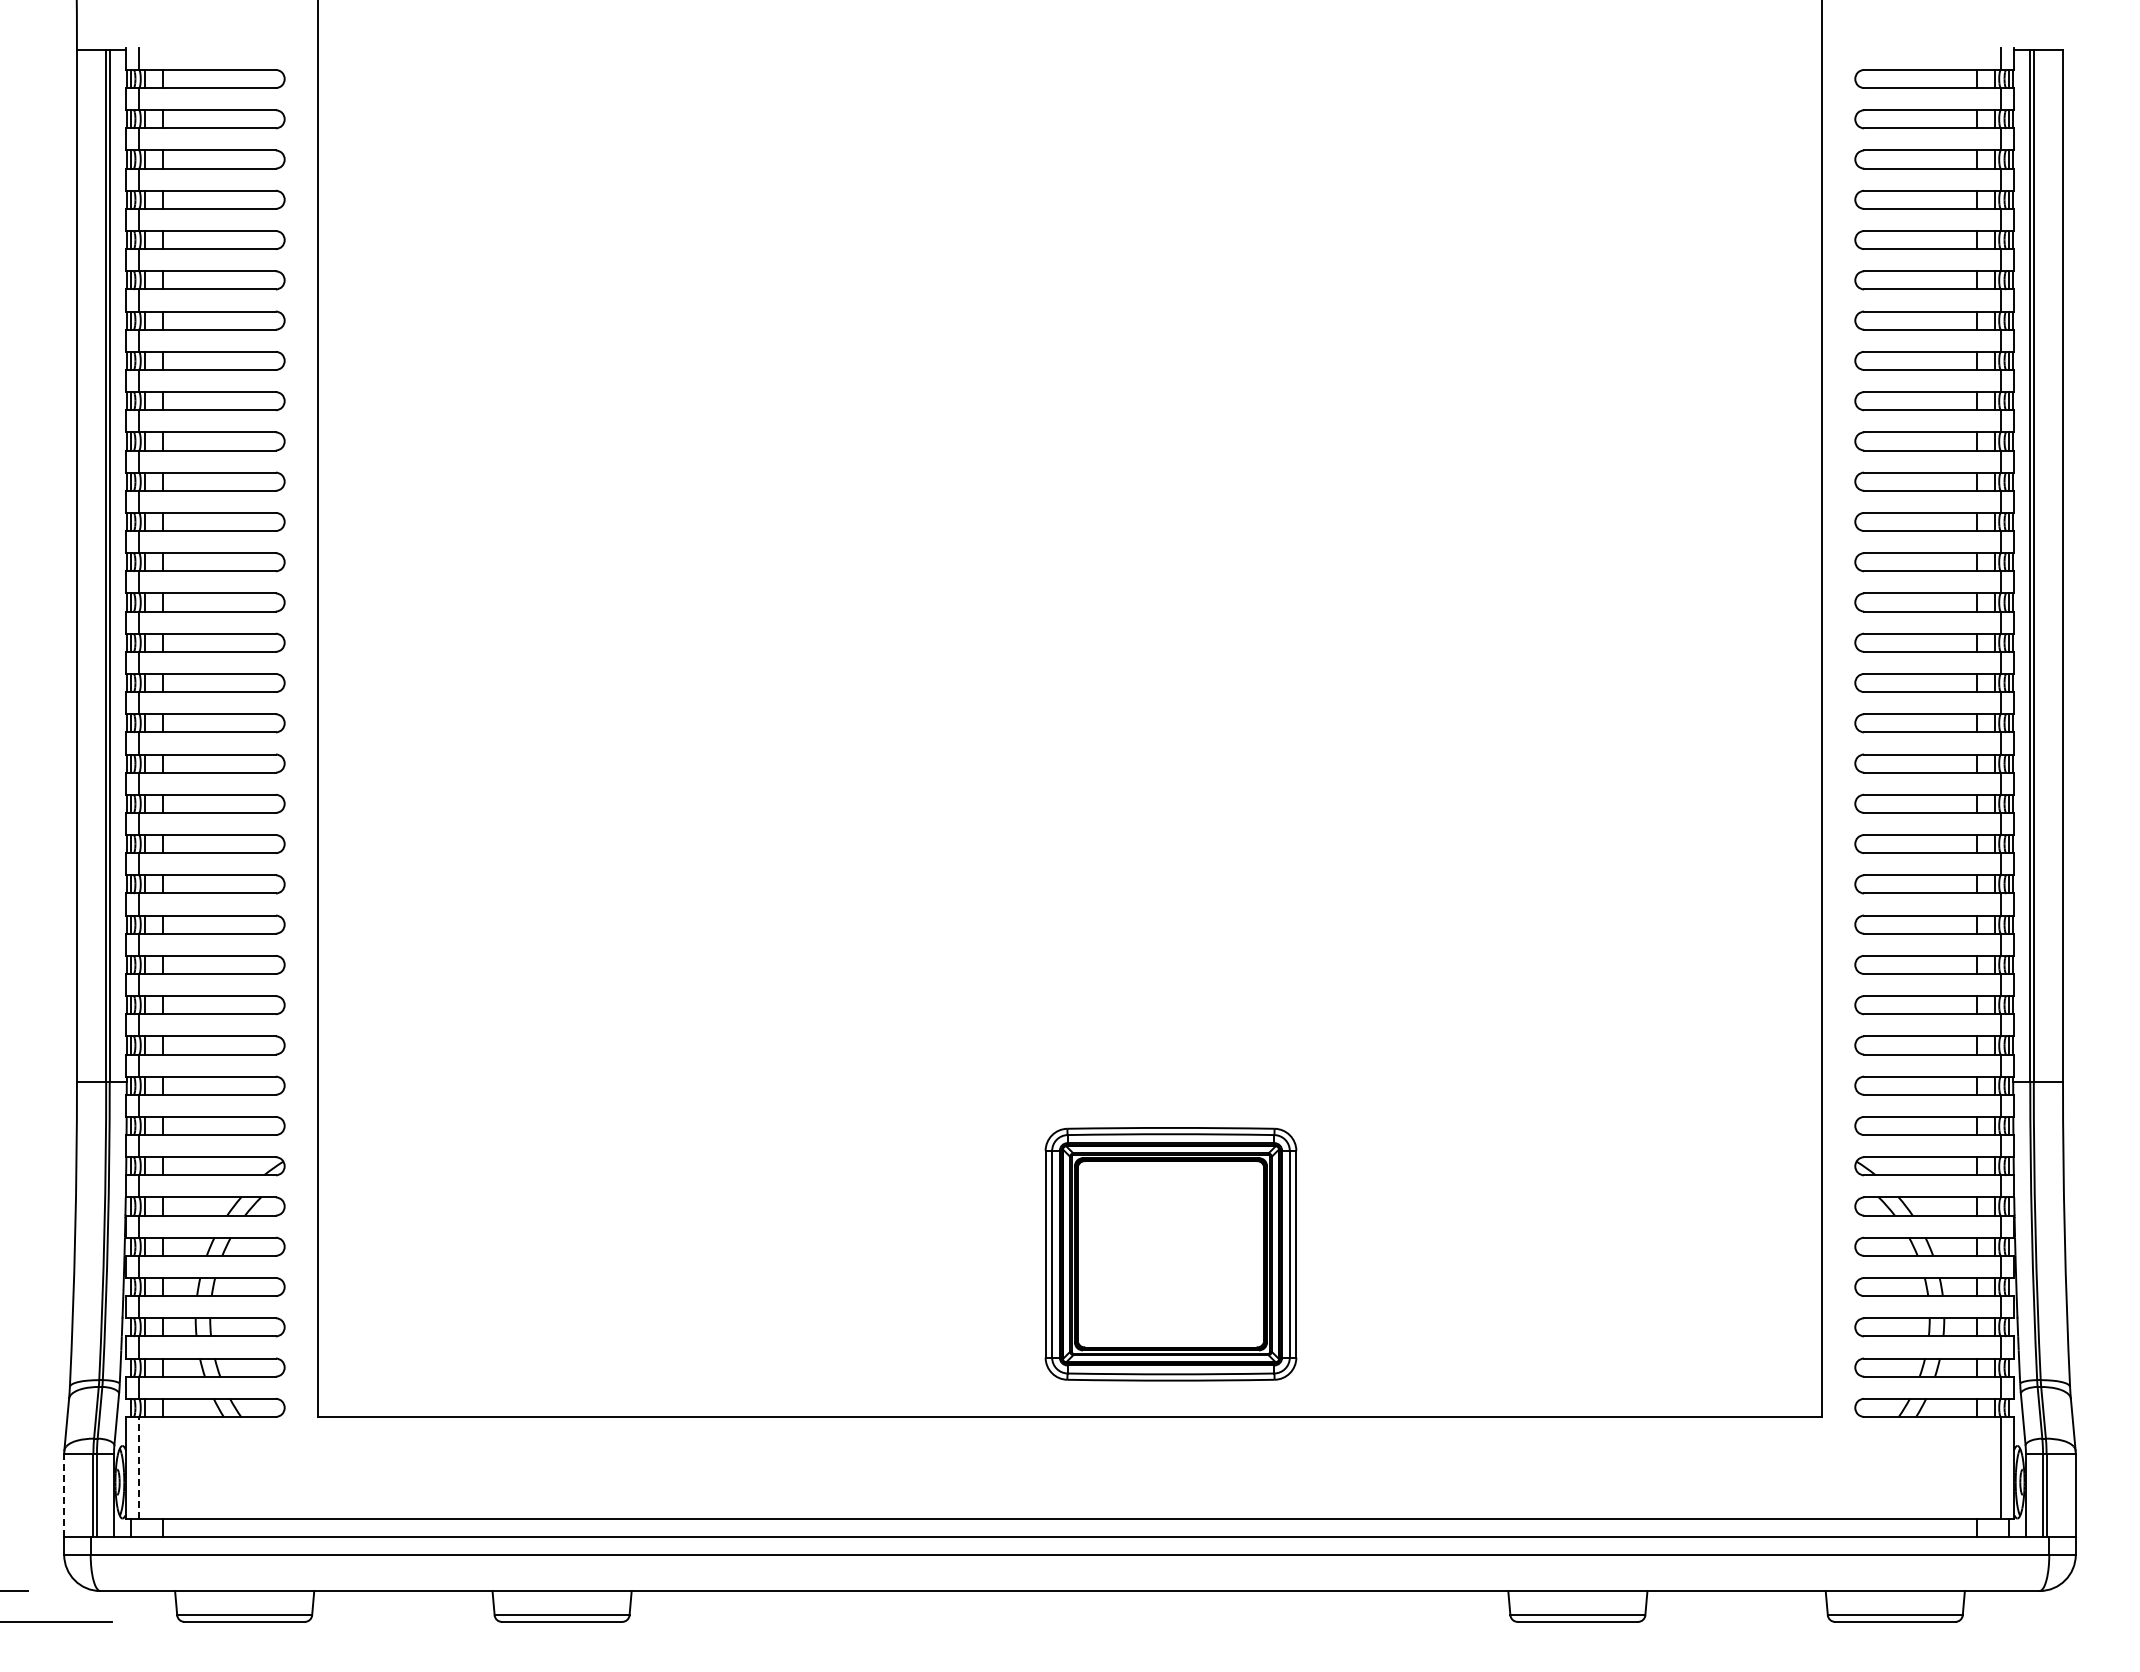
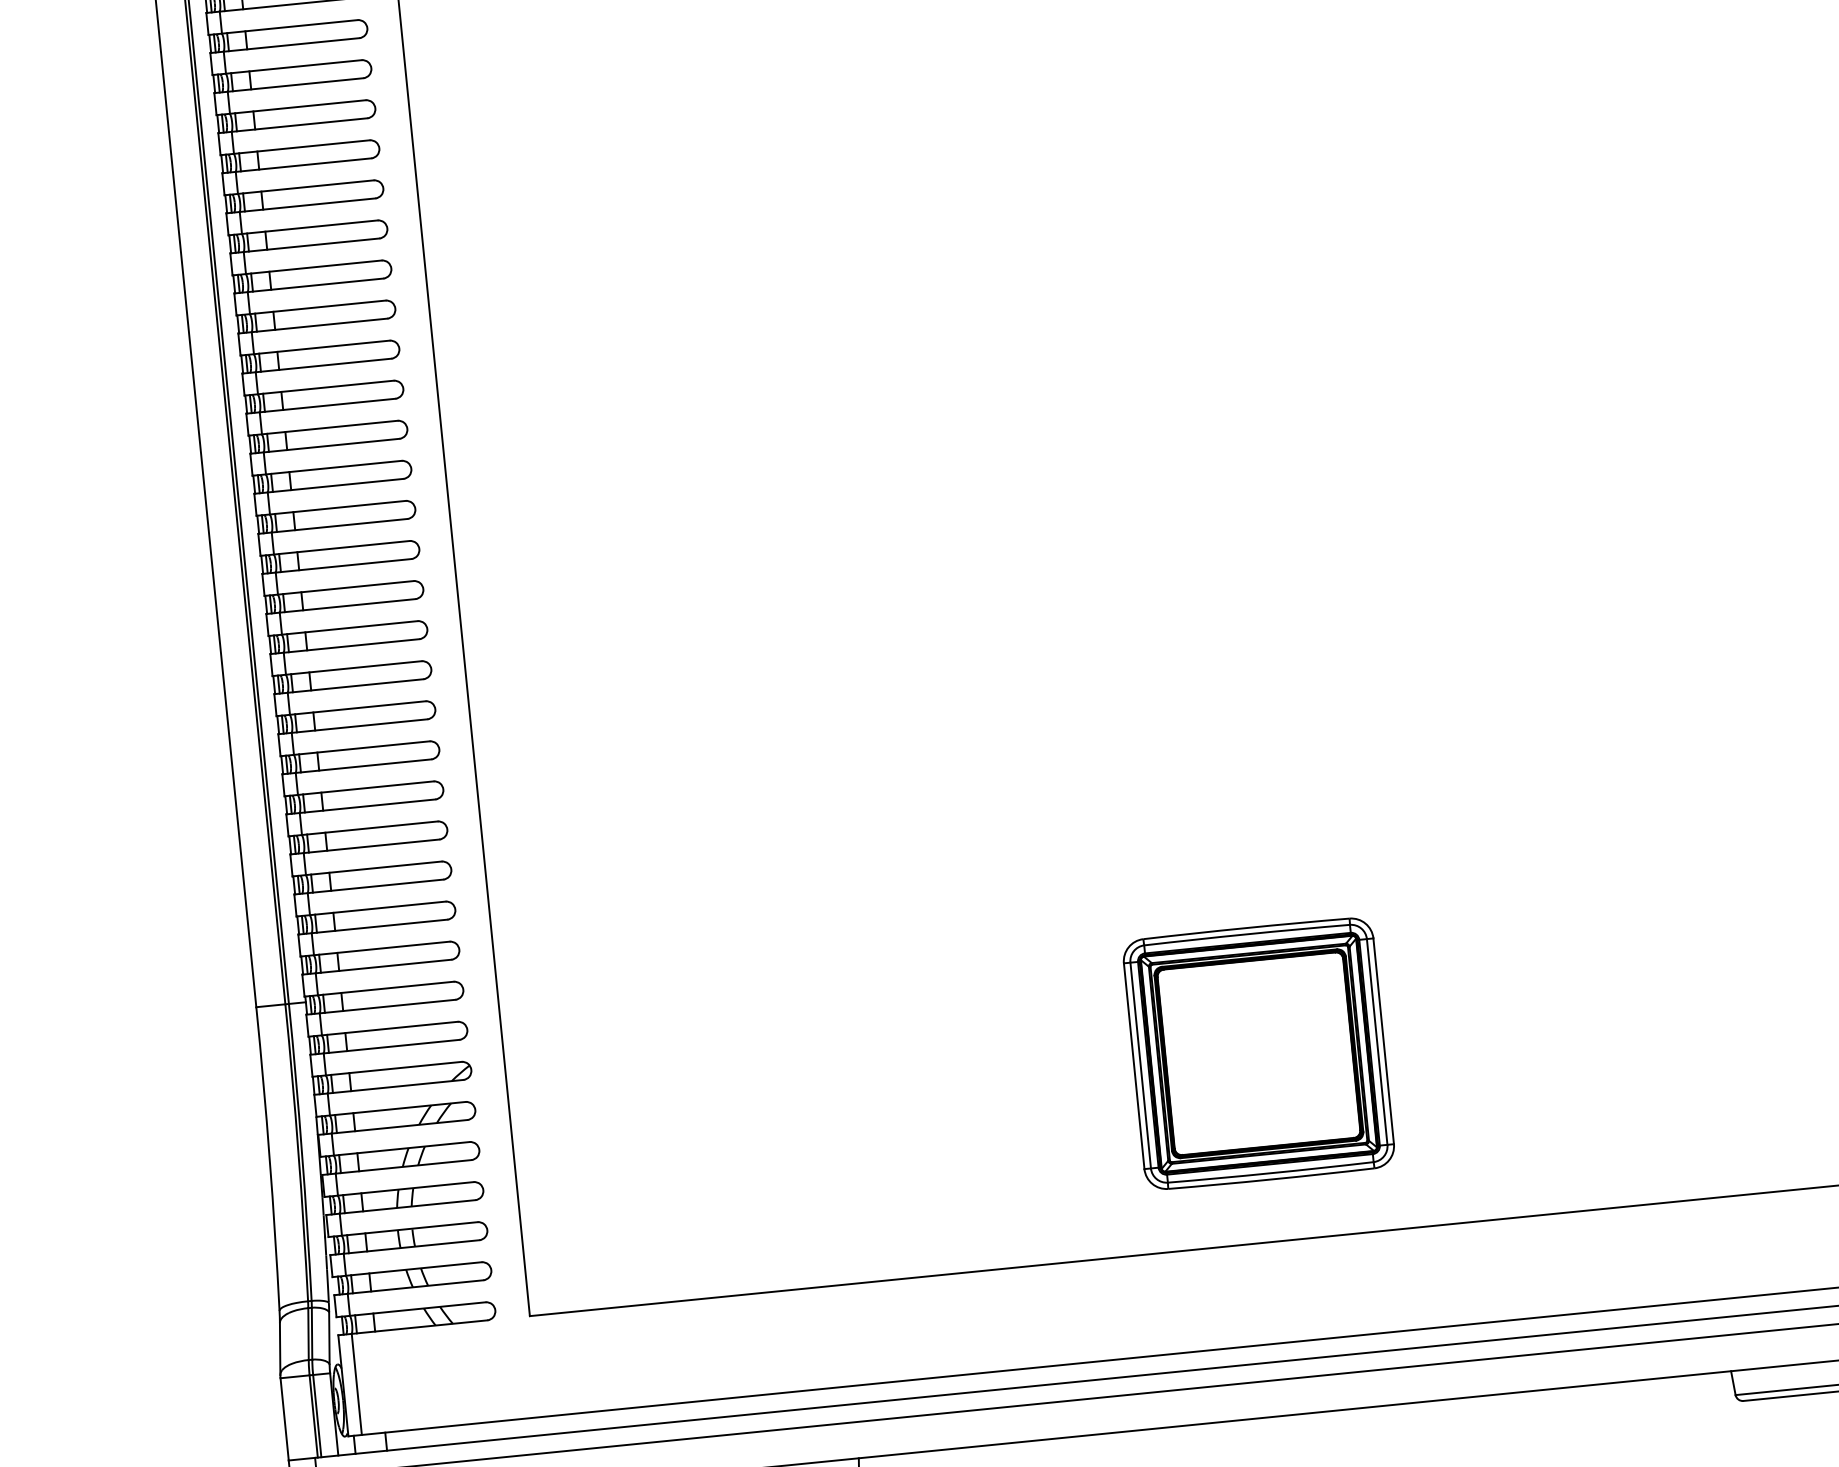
part: (1170, 1254) -> (1258, 1054), moved
line: (139, 1467) -> (356, 1384), dashed -> solid
line: (64, 1494) -> (284, 1418), dashed -> solid

